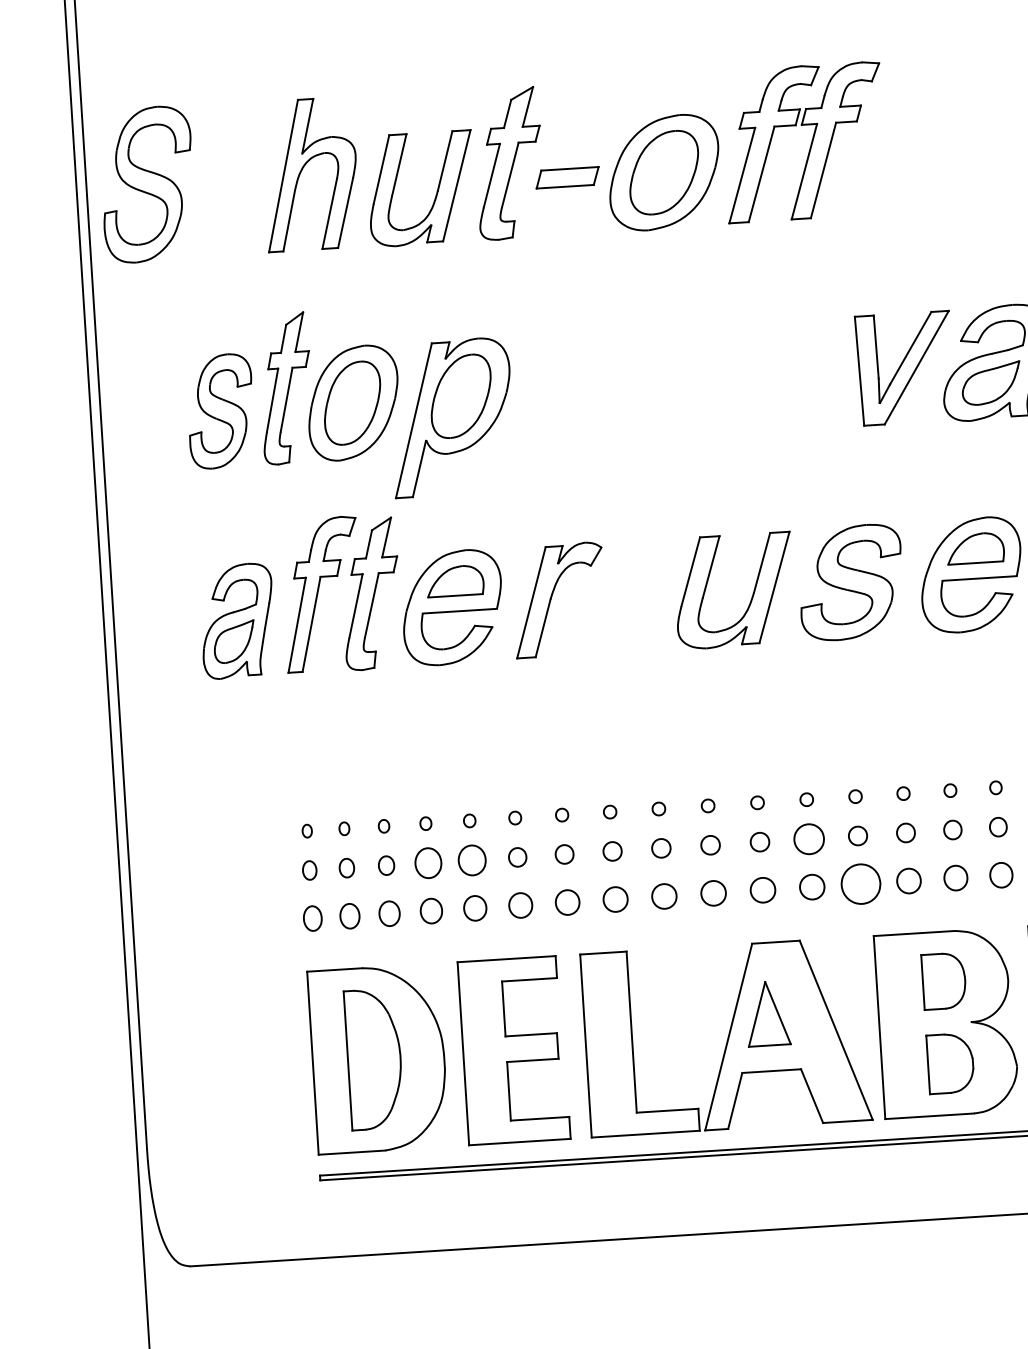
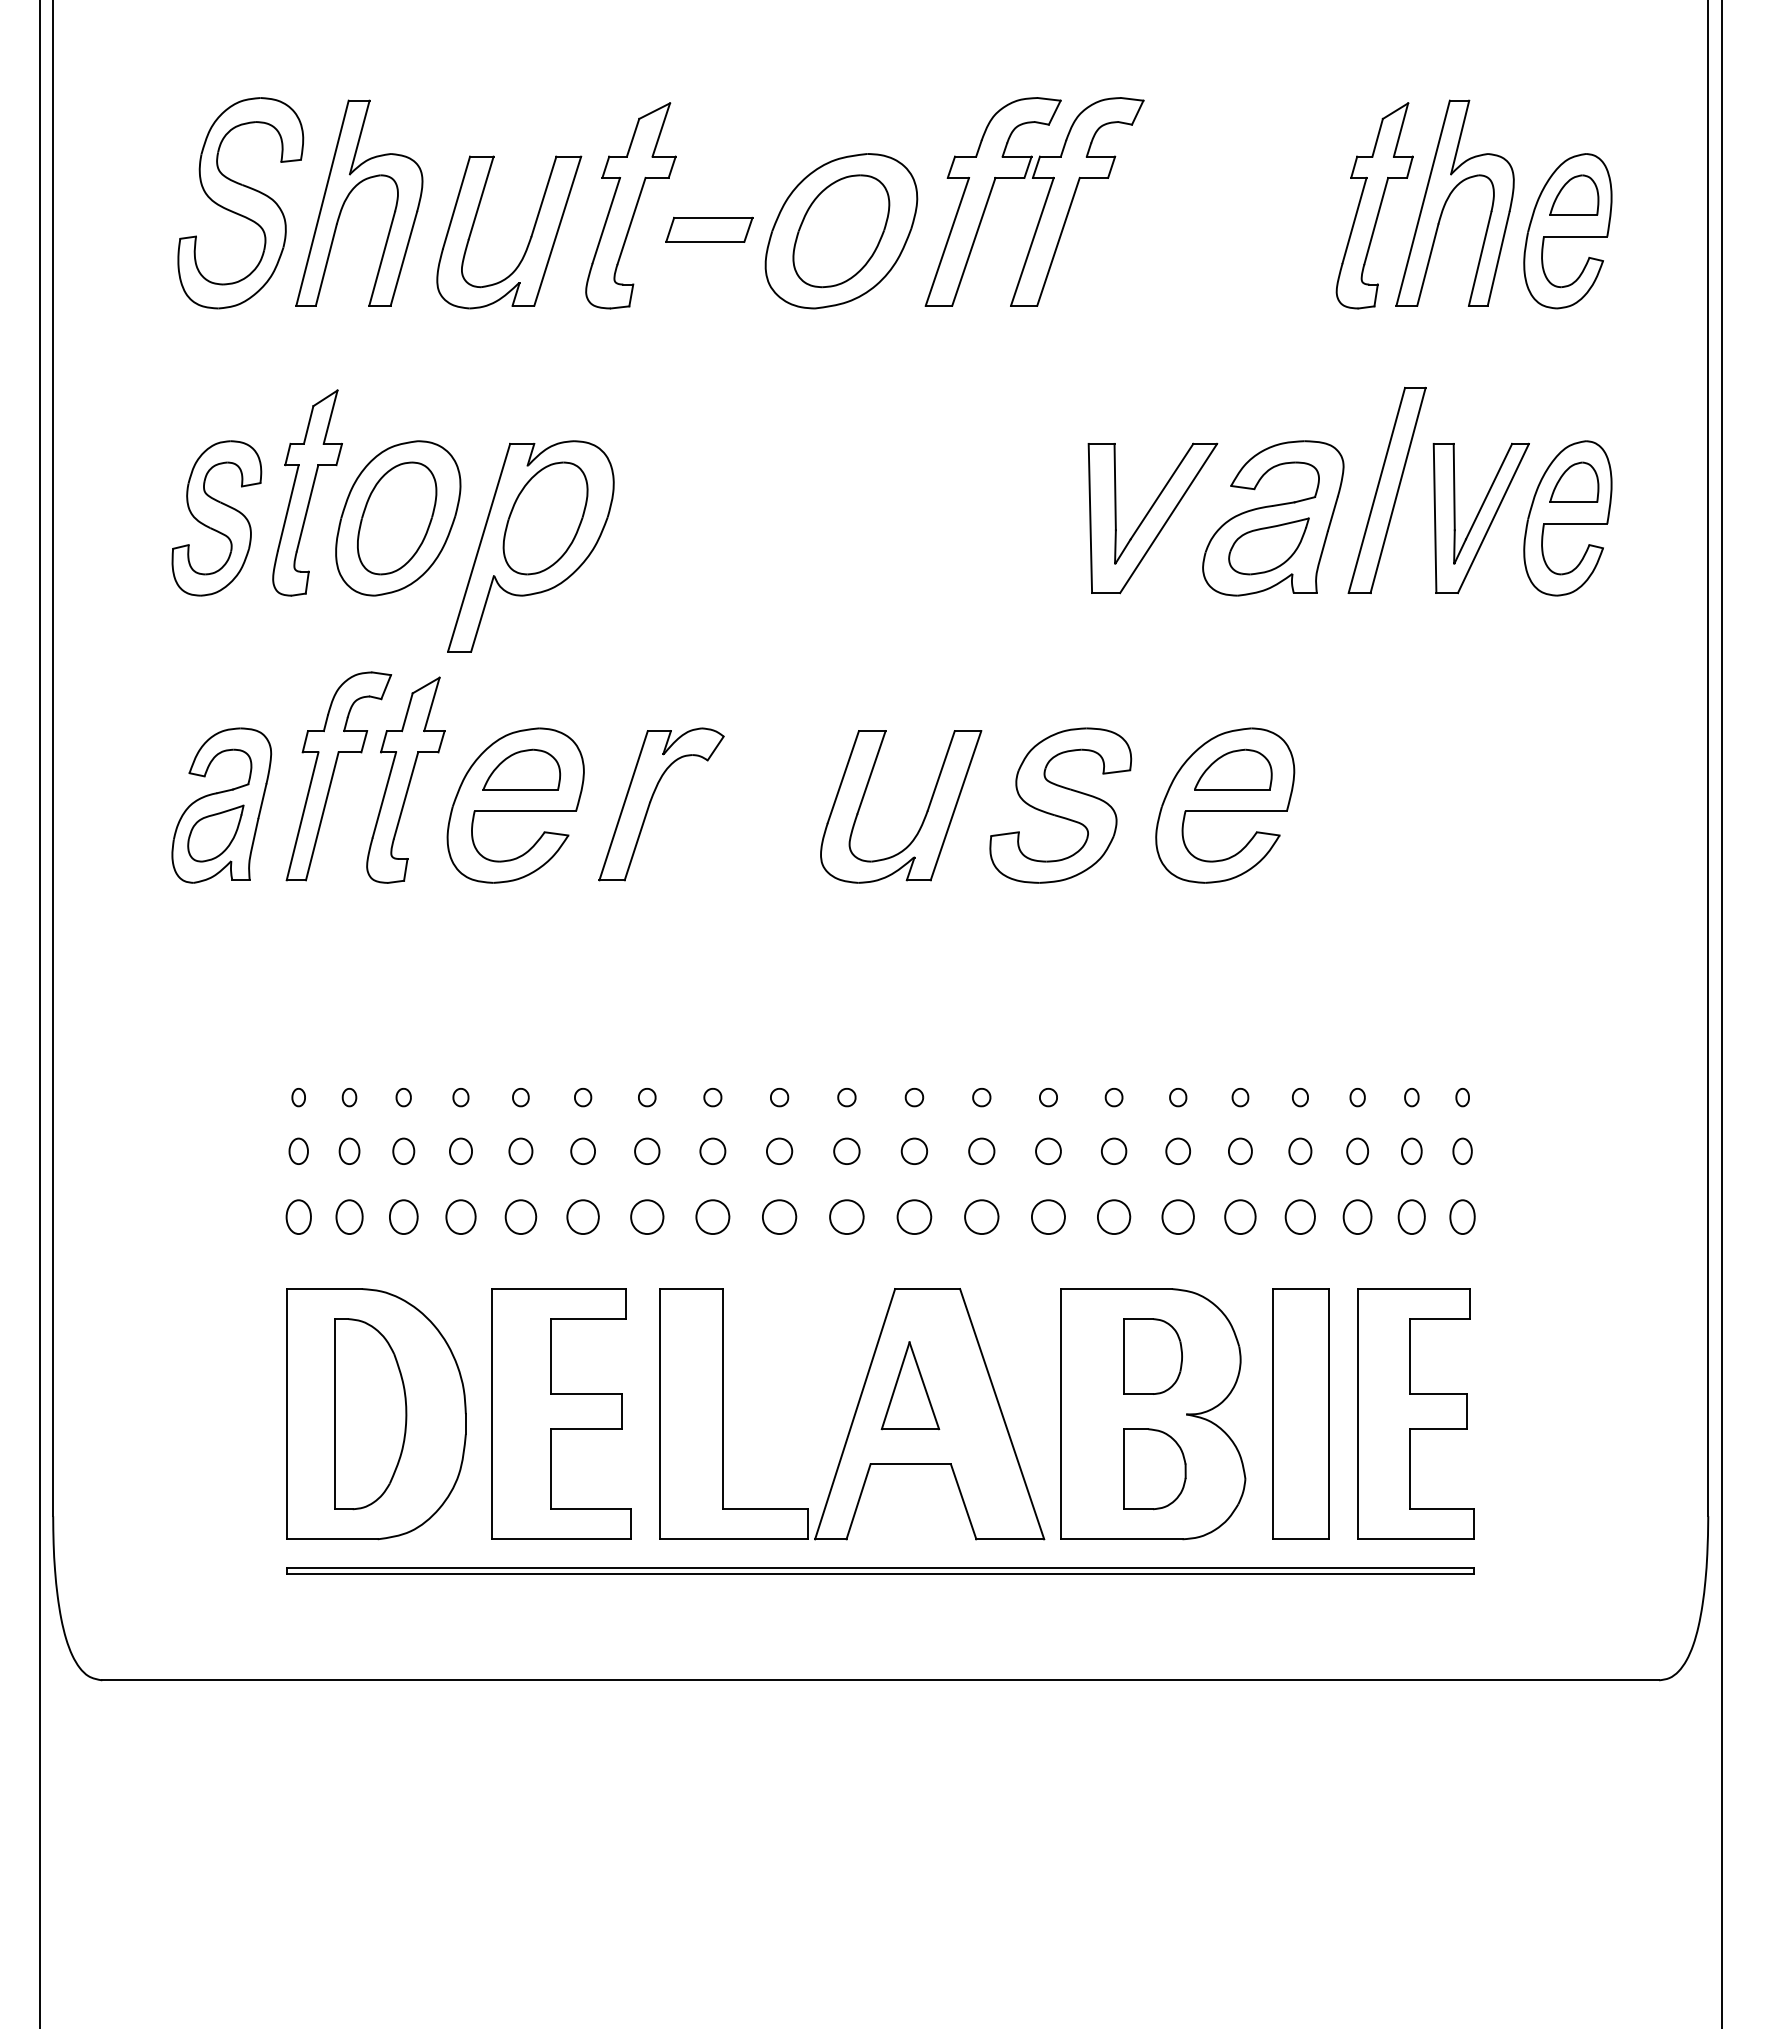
part: (147, 184) -> (240, 203), moved
part: (808, 838) -> (981, 1150), size x0.62
part: (471, 859) -> (520, 1150), size x0.62
part: (428, 862) -> (460, 1150), size x0.62
part: (861, 883) -> (1048, 1216), size x0.62

